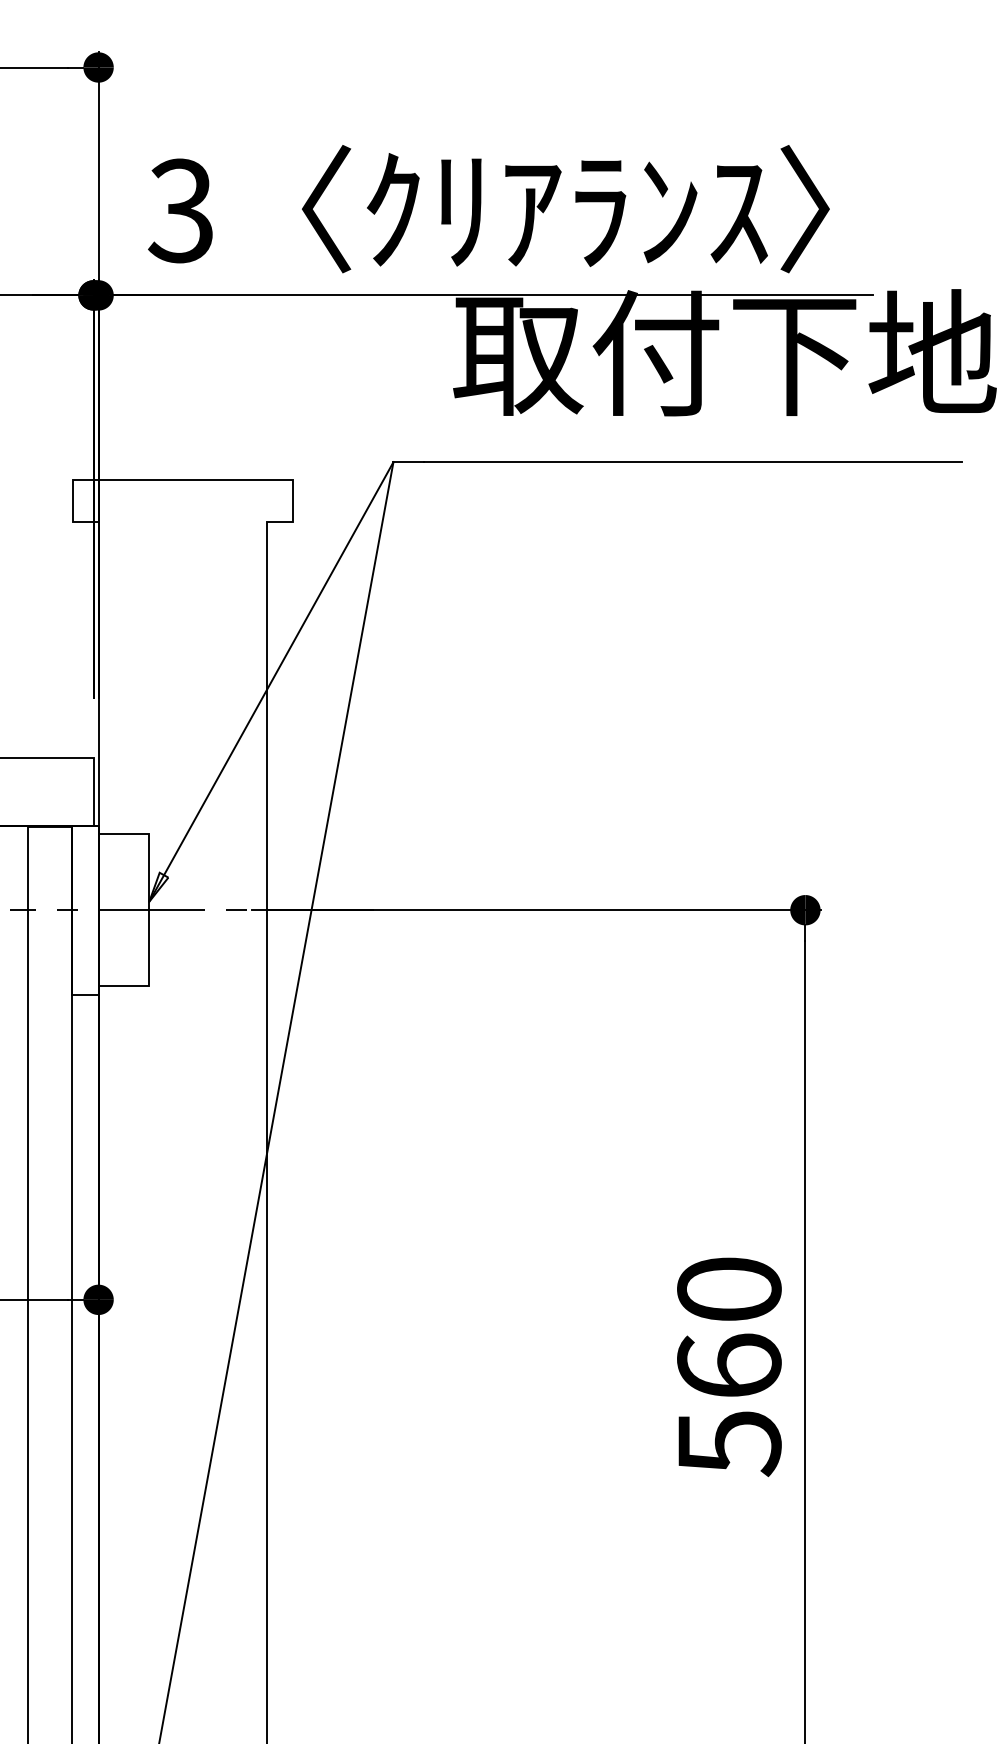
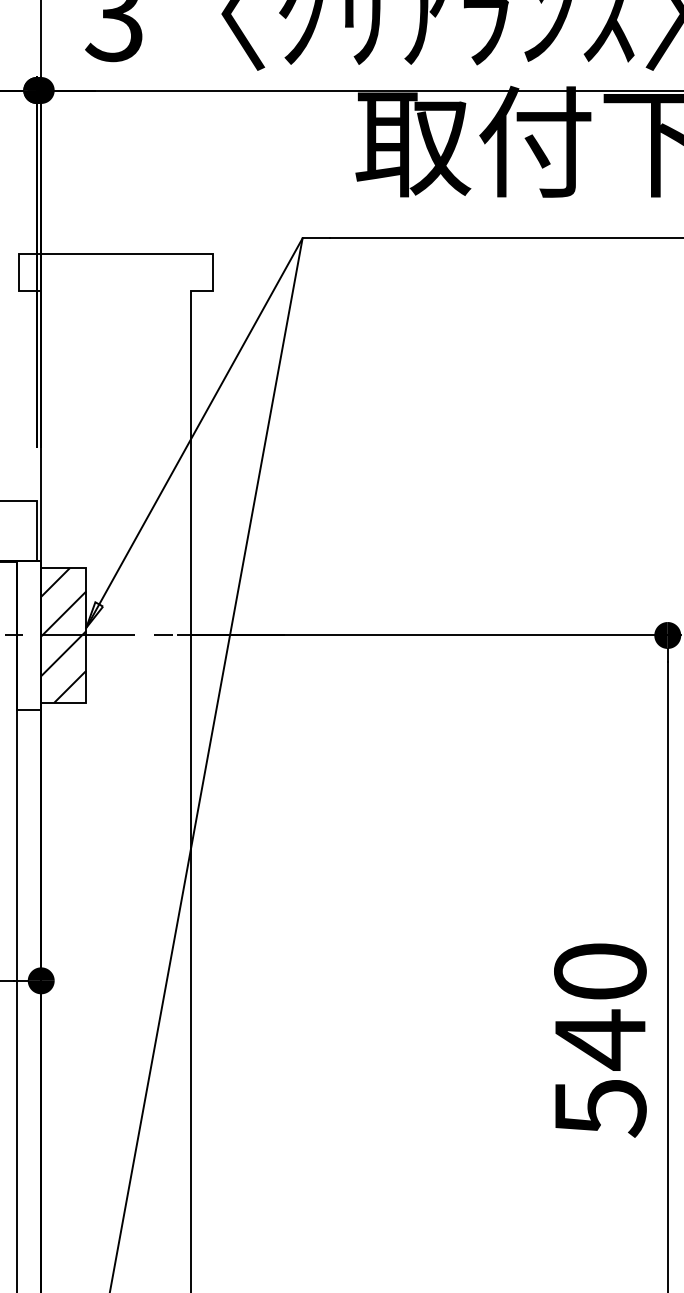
hatch: (123, 910) -> (63, 635), added
text: (729, 1366) -> (600, 1039), 560 -> 540

